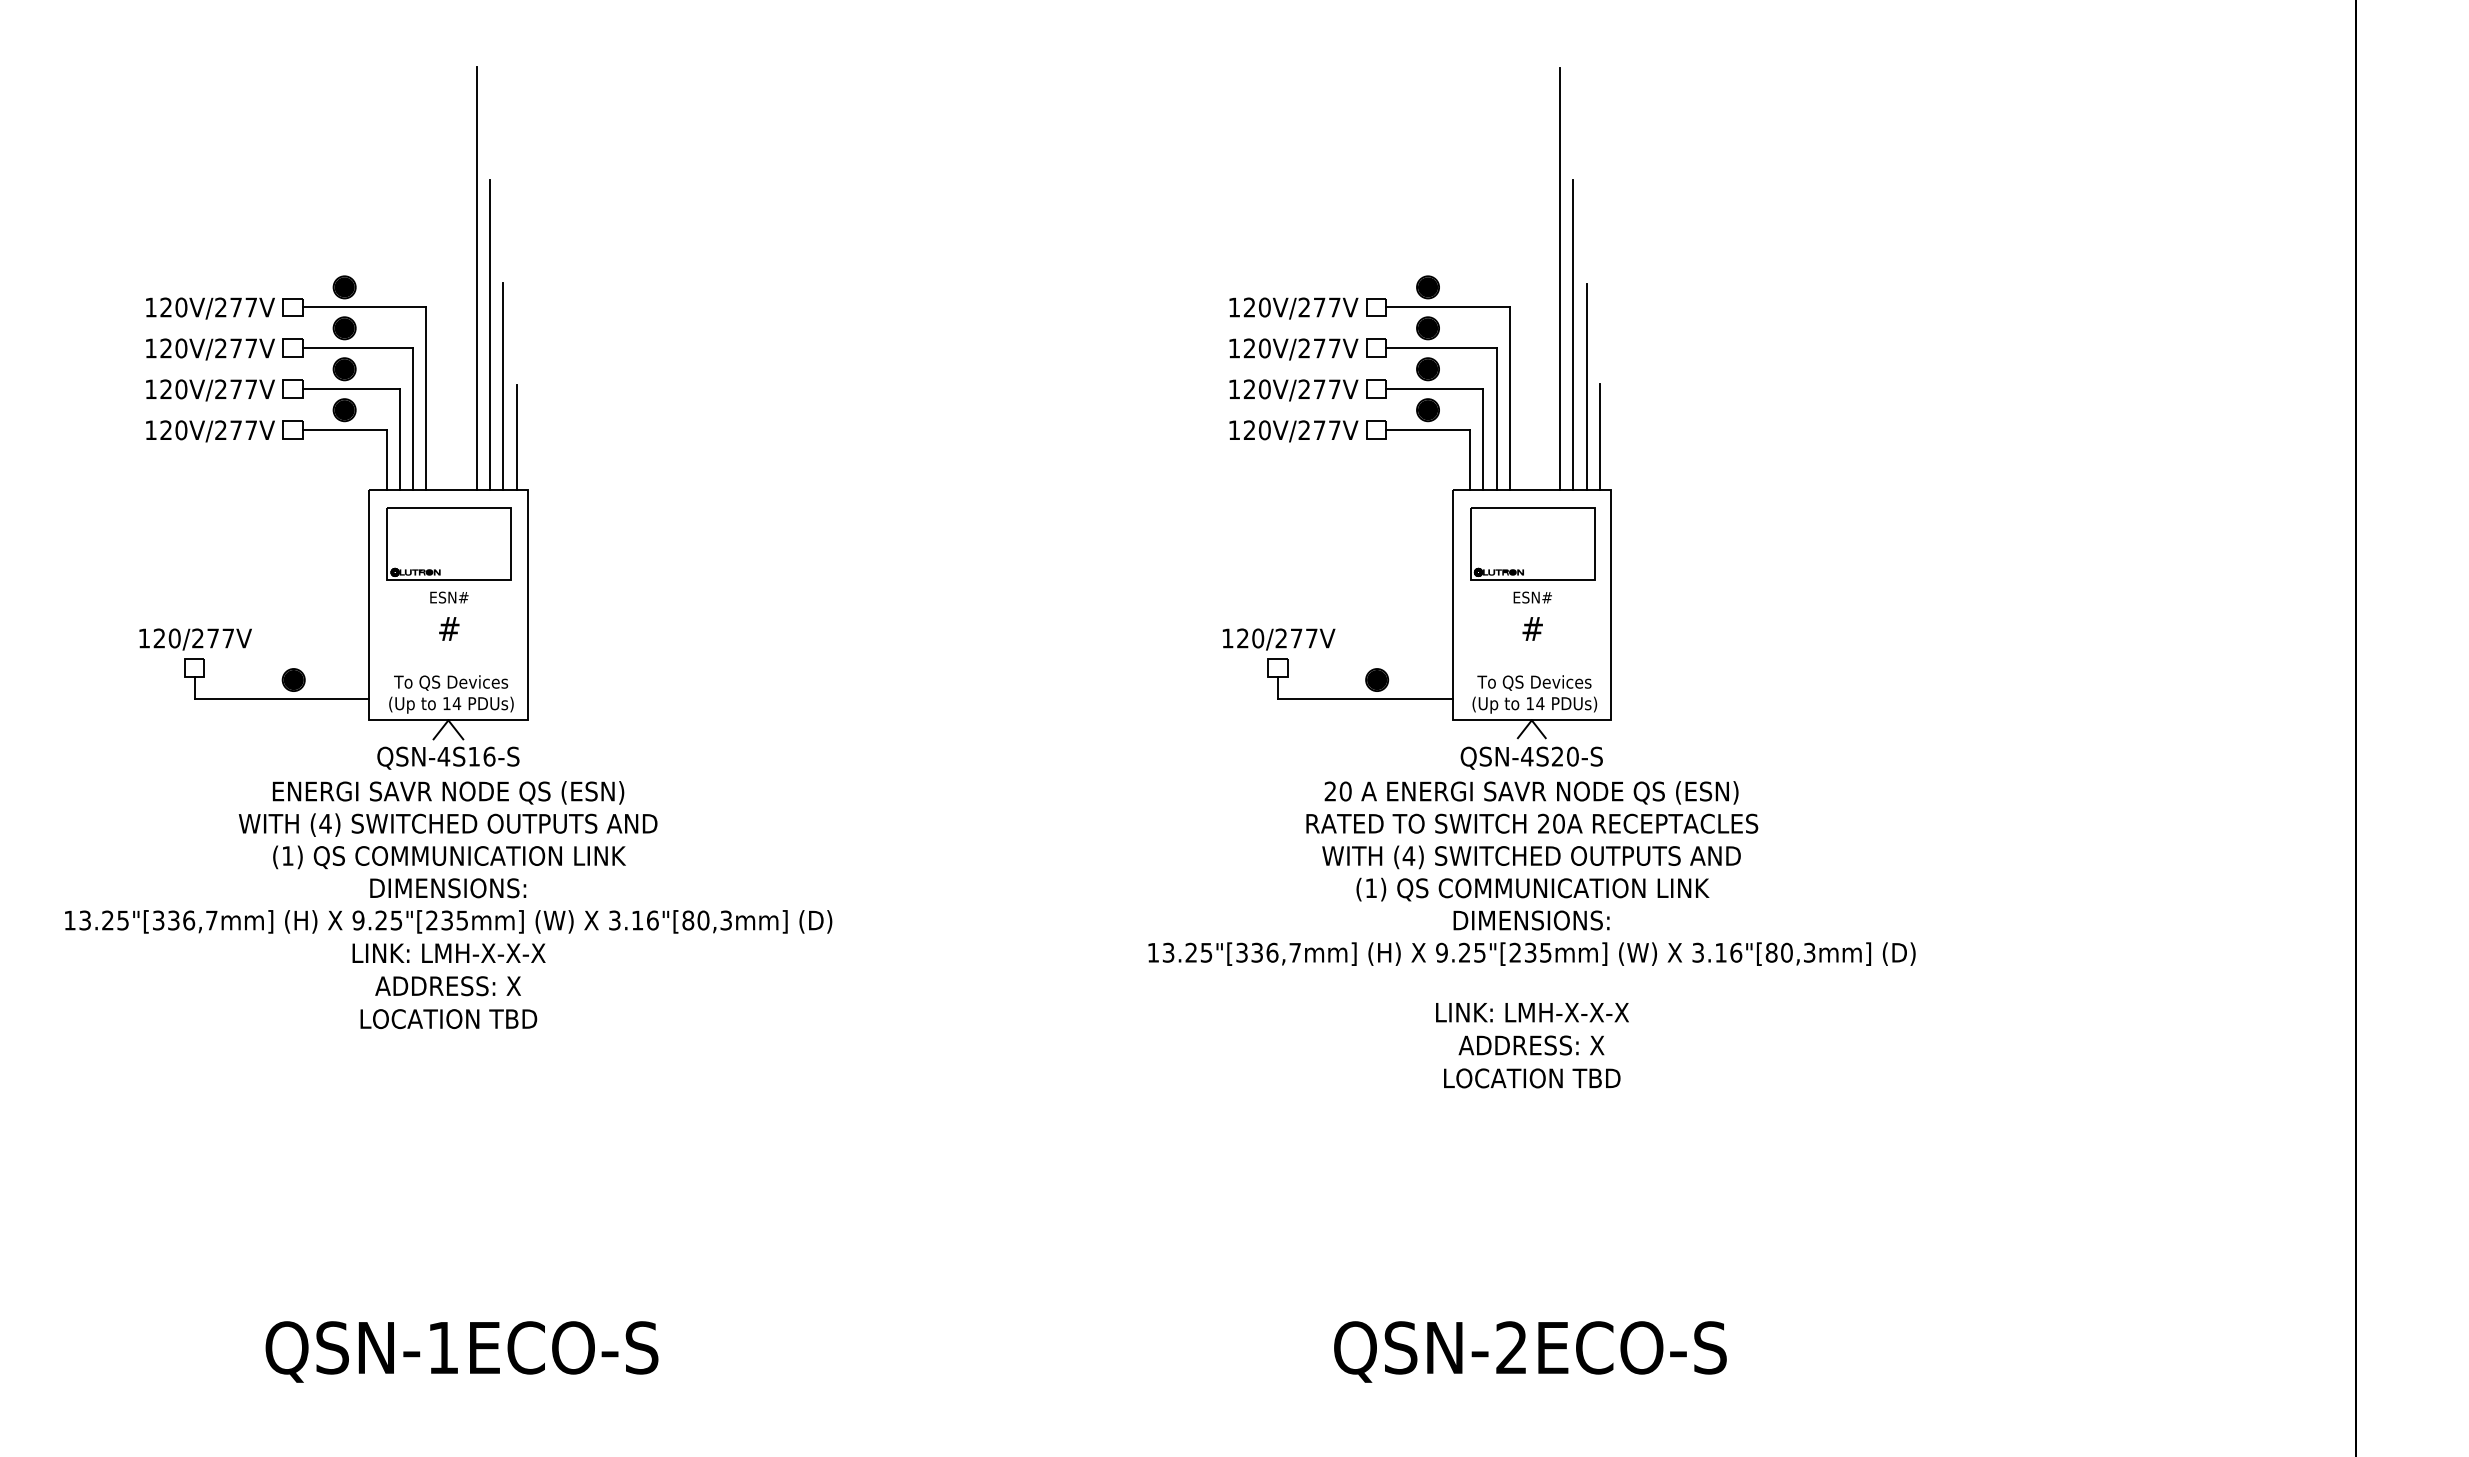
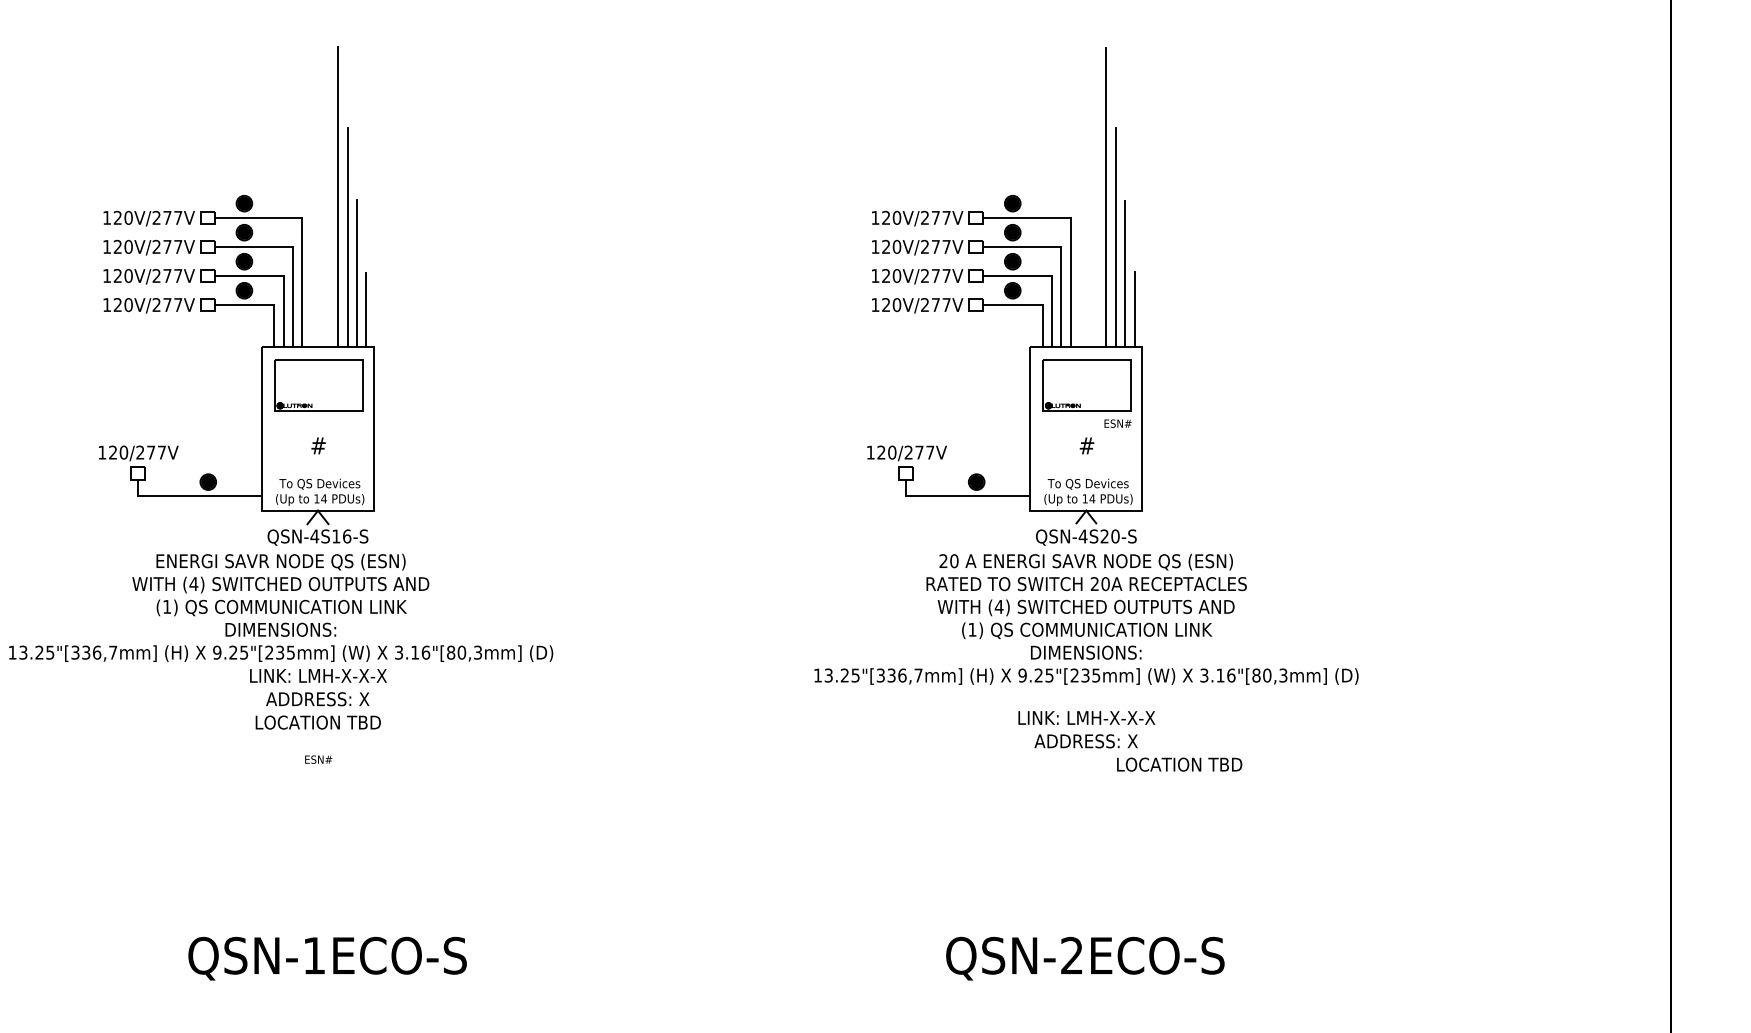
text: (449, 597) -> (318, 759), moved
text: (1532, 597) -> (1117, 423), moved
text: (449, 856) -> (281, 607), moved
text: (1532, 1078) -> (1179, 764), moved

